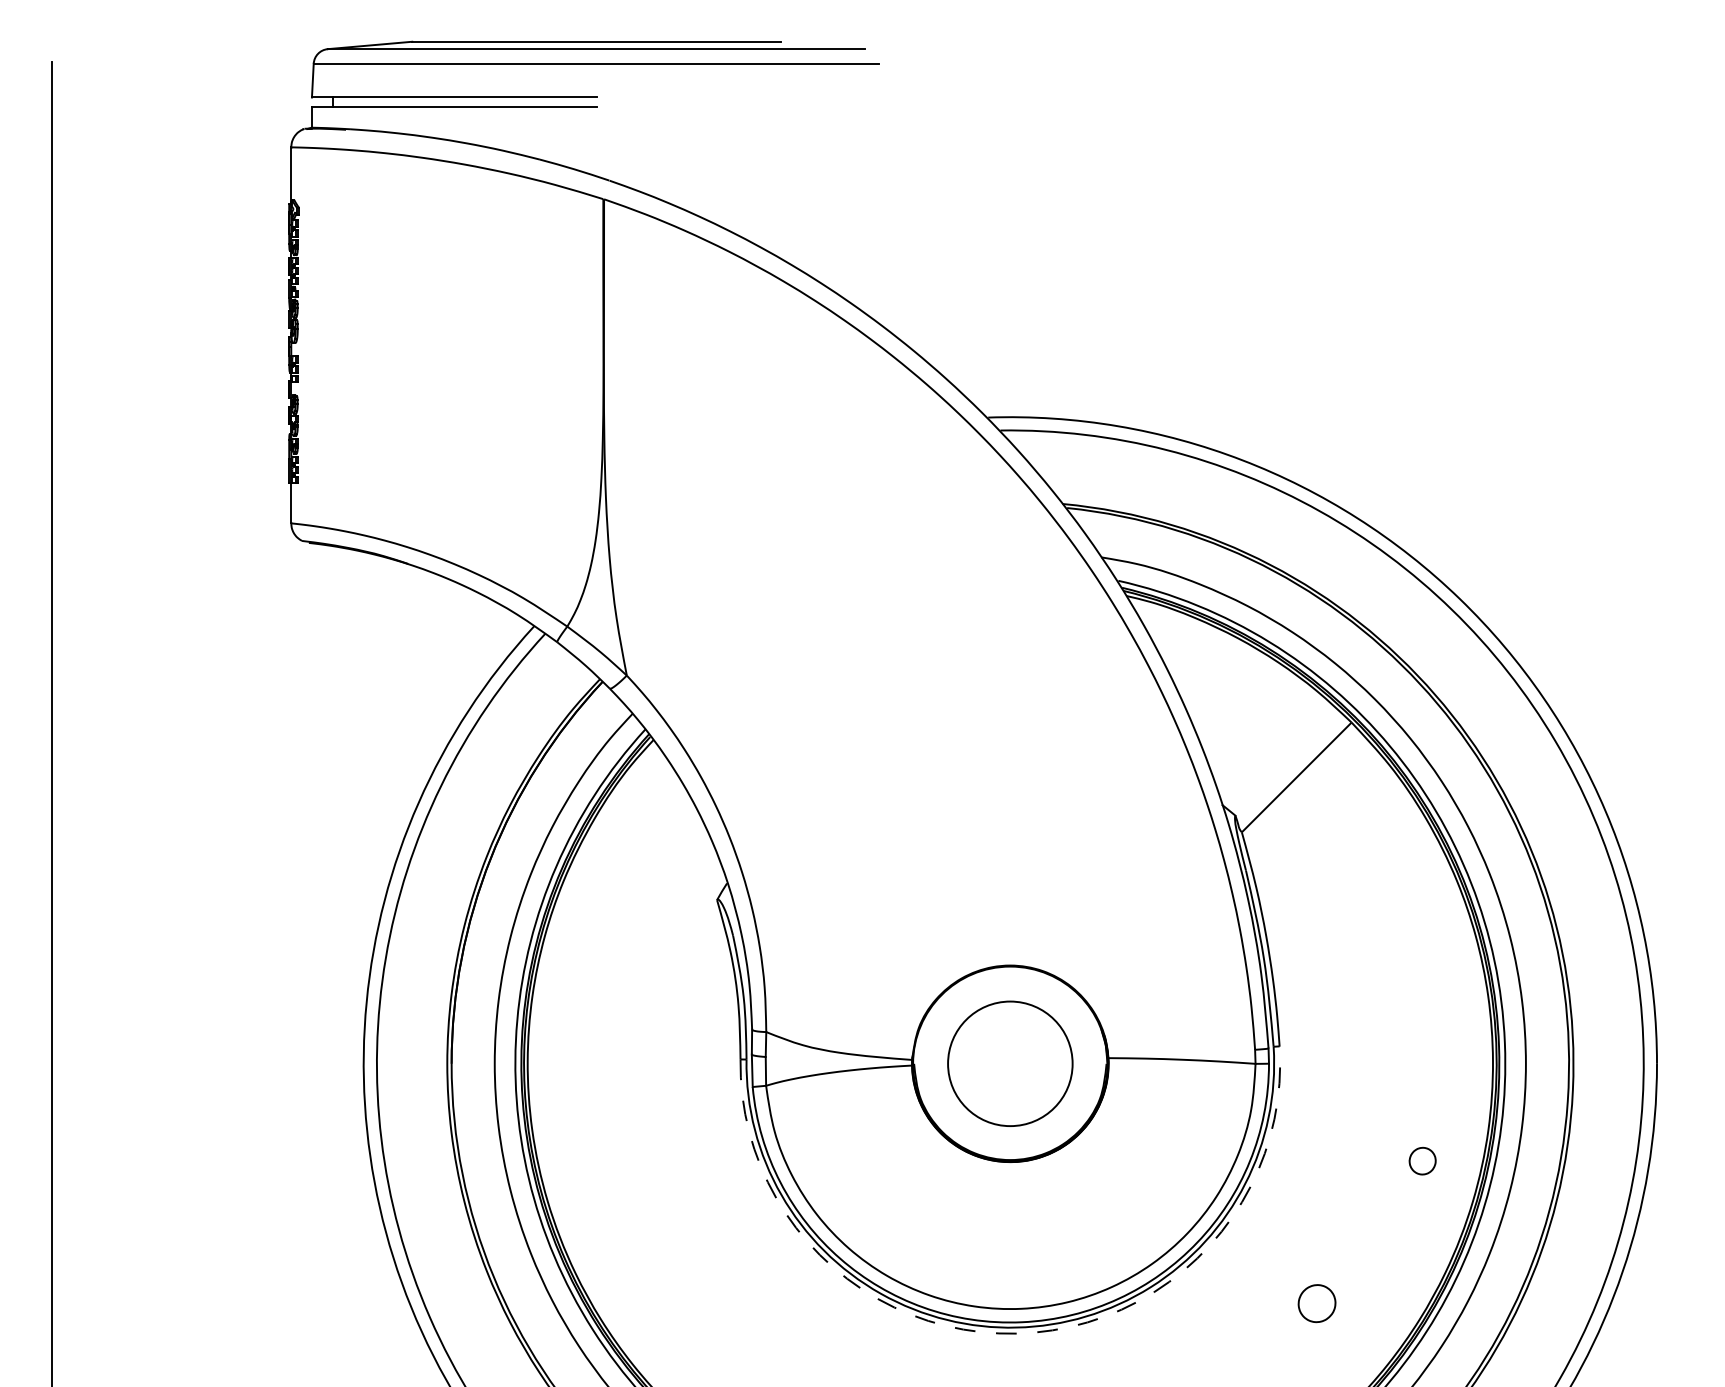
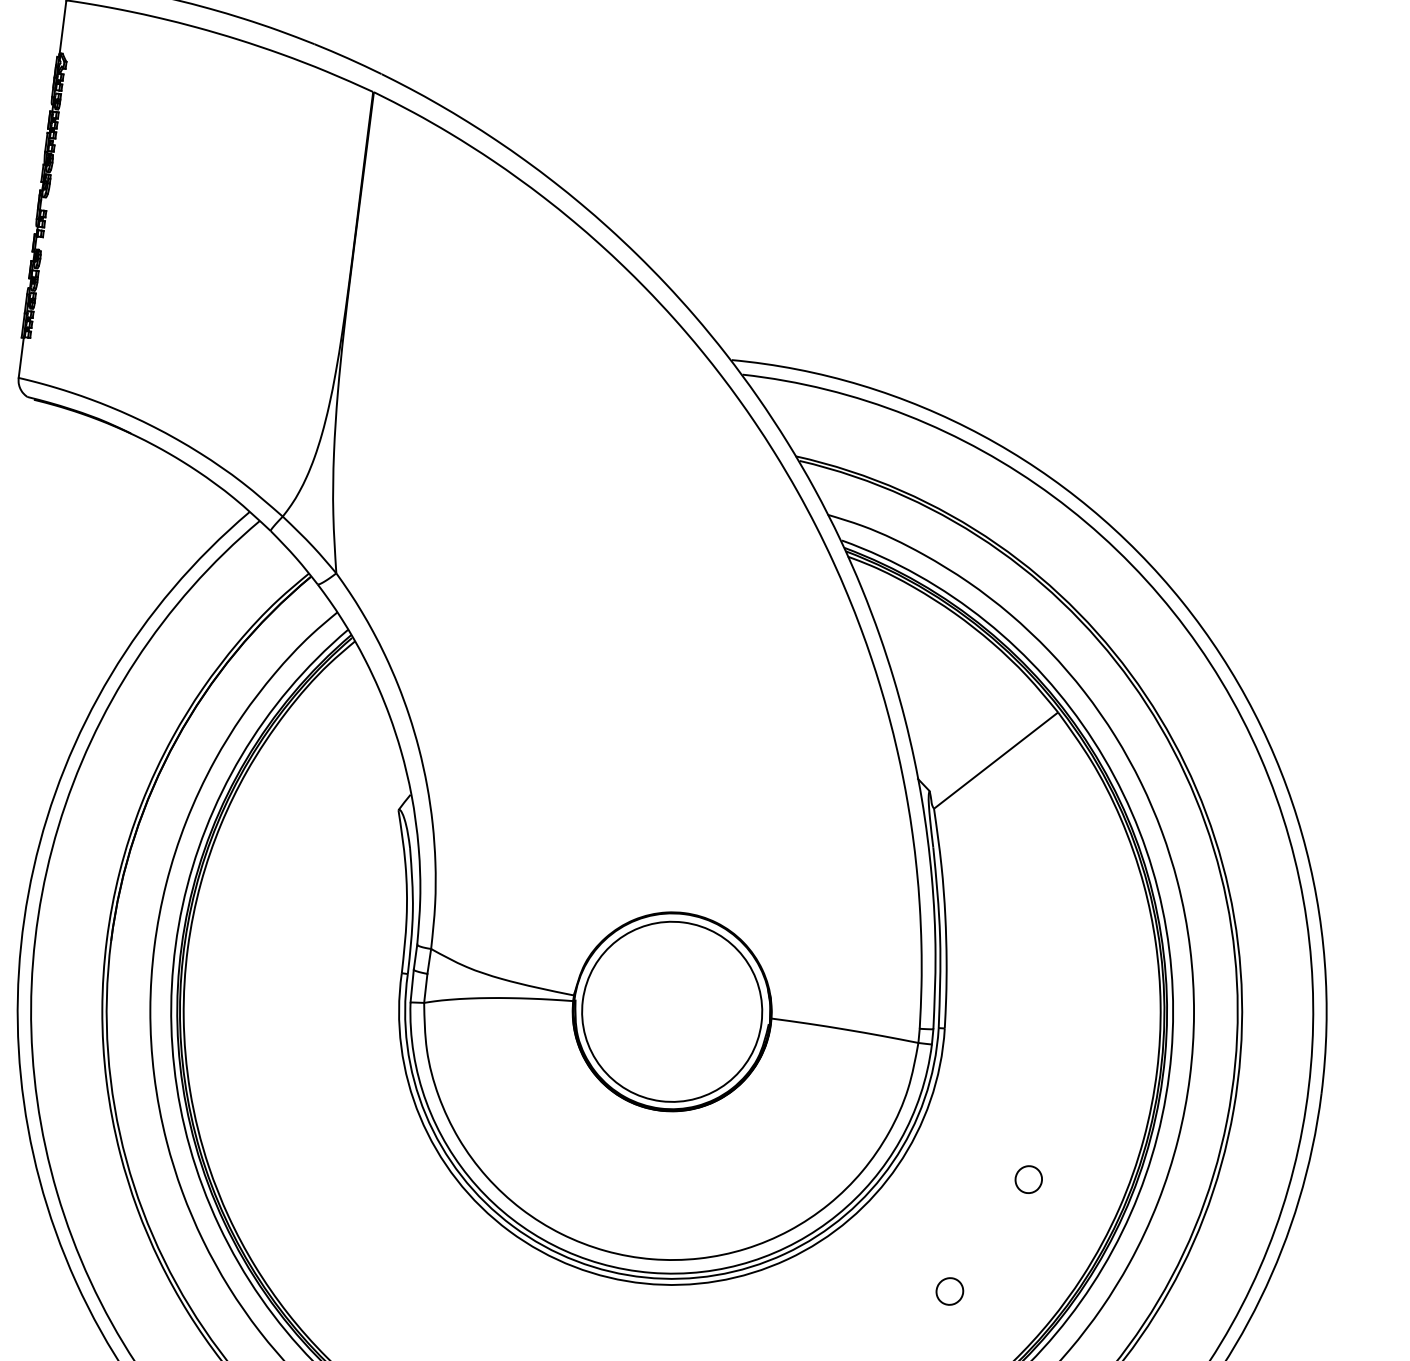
circle: (1010, 1063) -> (672, 1011), size x1.43
part: (1422, 1160) -> (1028, 1178), moved
part: (1317, 1303) -> (950, 1291), size x0.71
arc: (1016, 1333) -> (644, 1283), dashed -> solid

